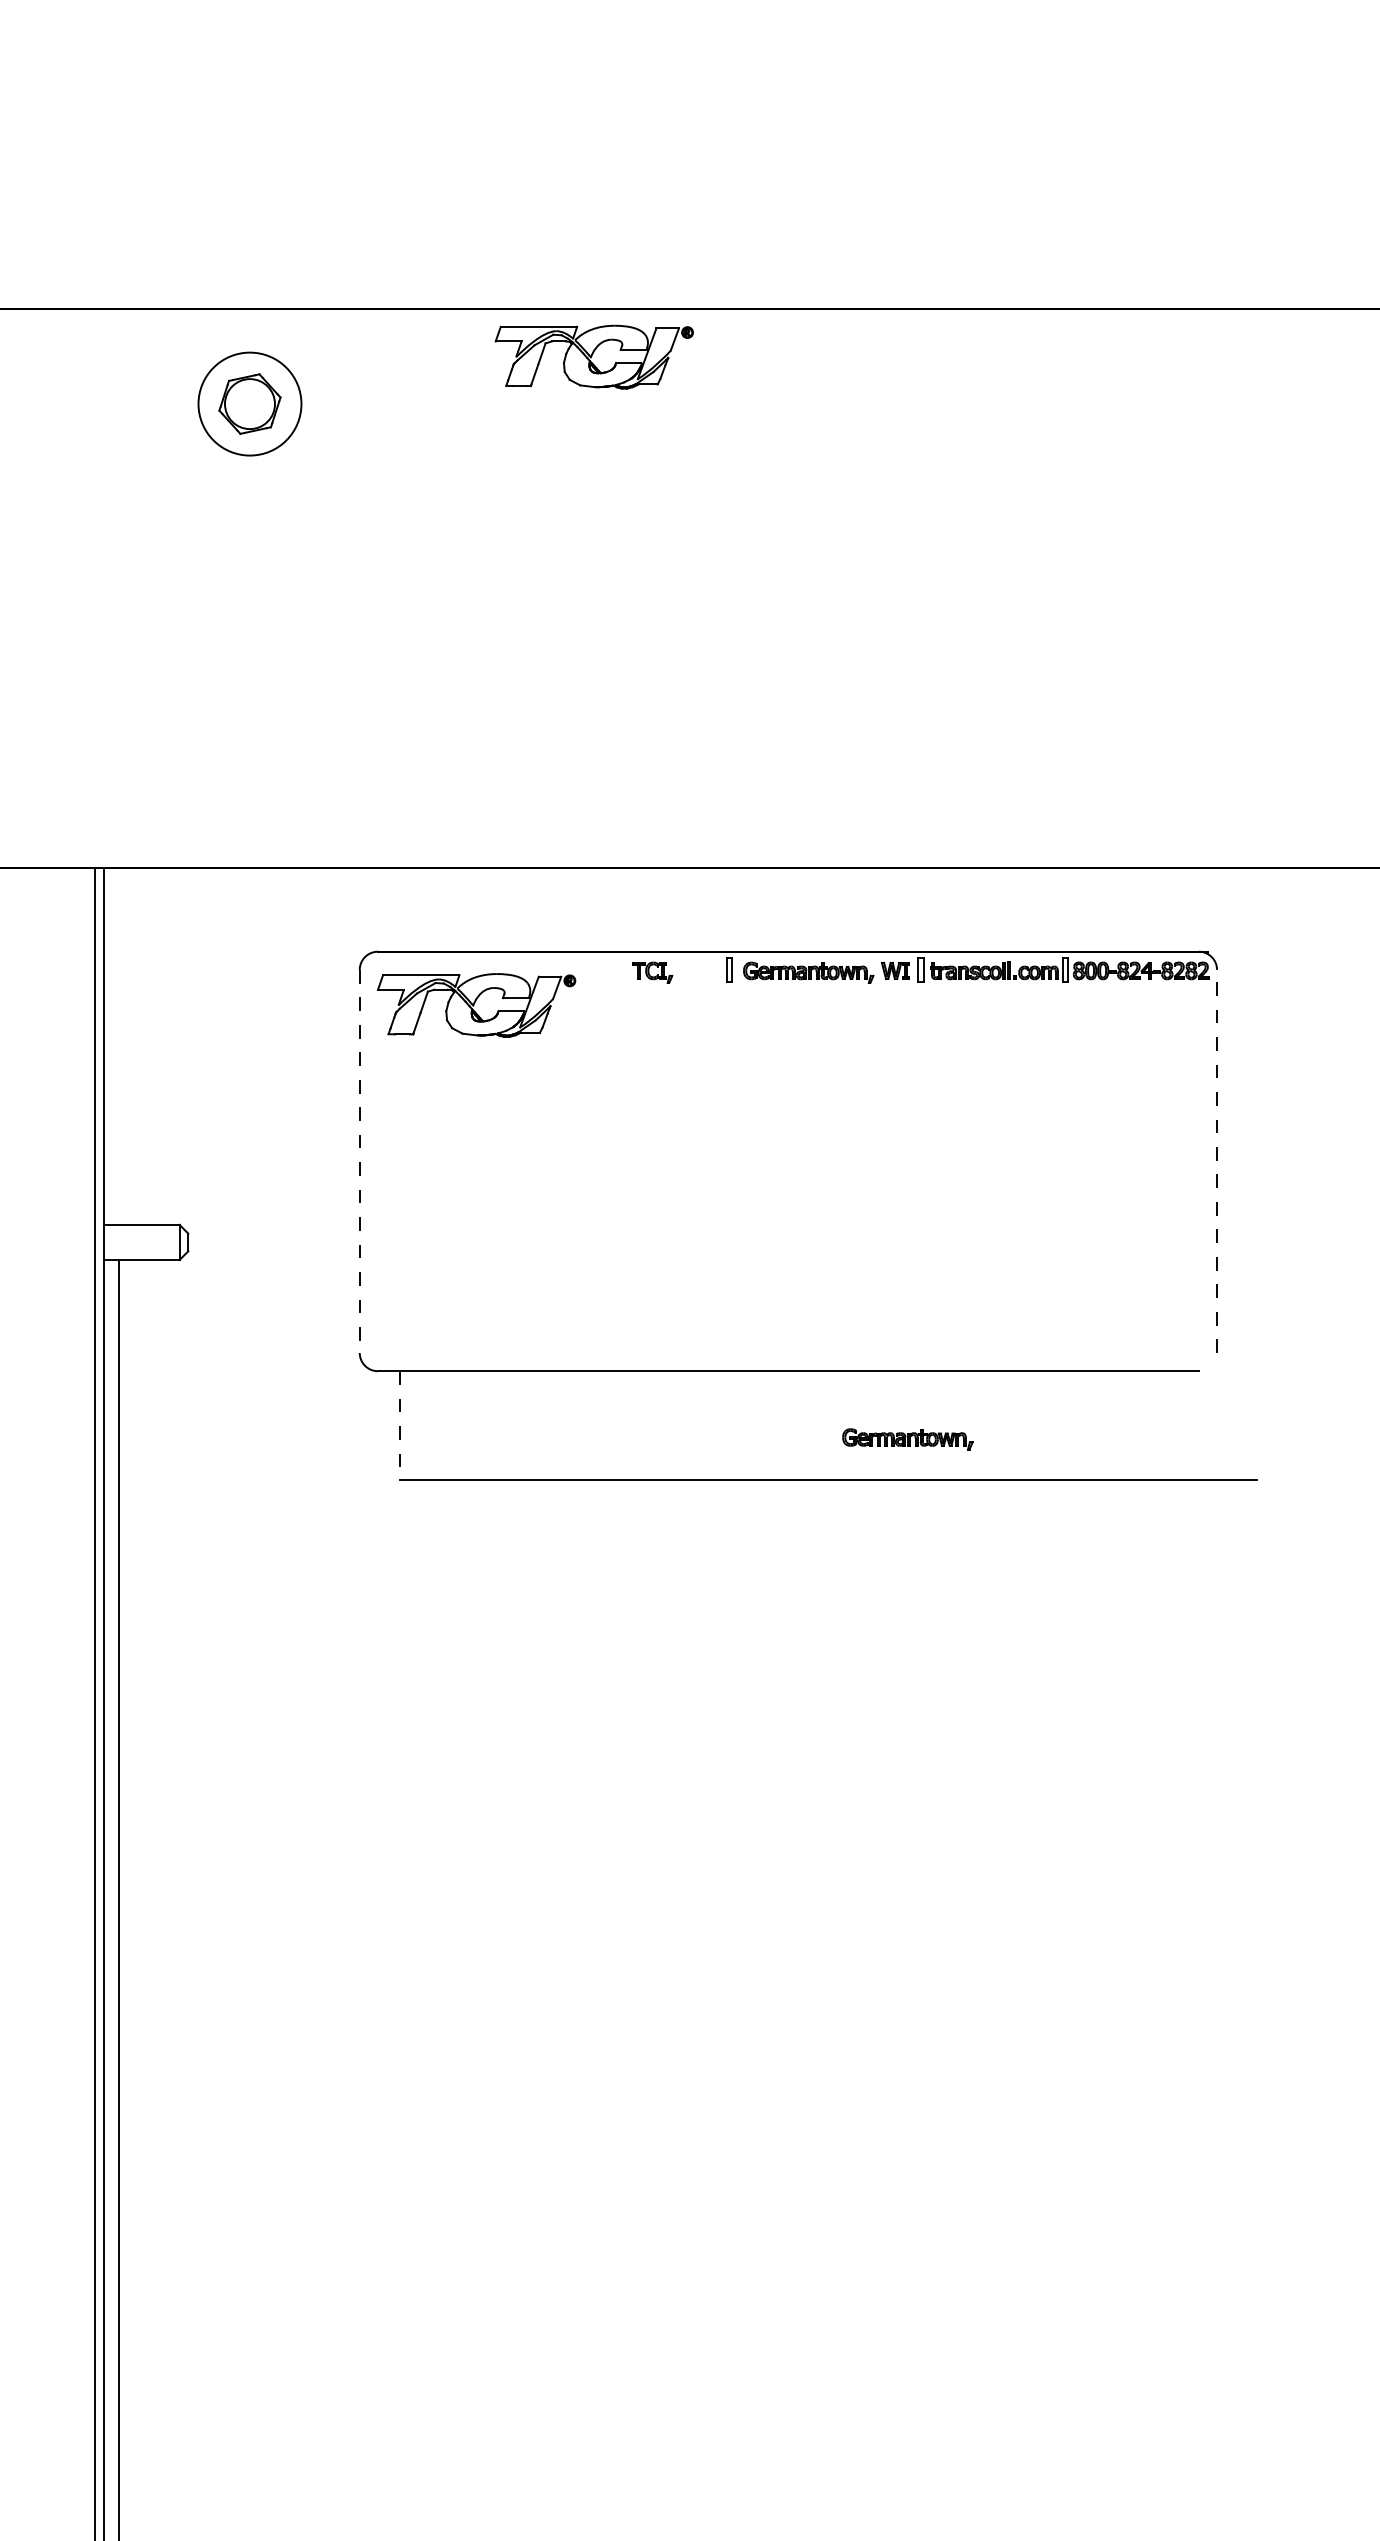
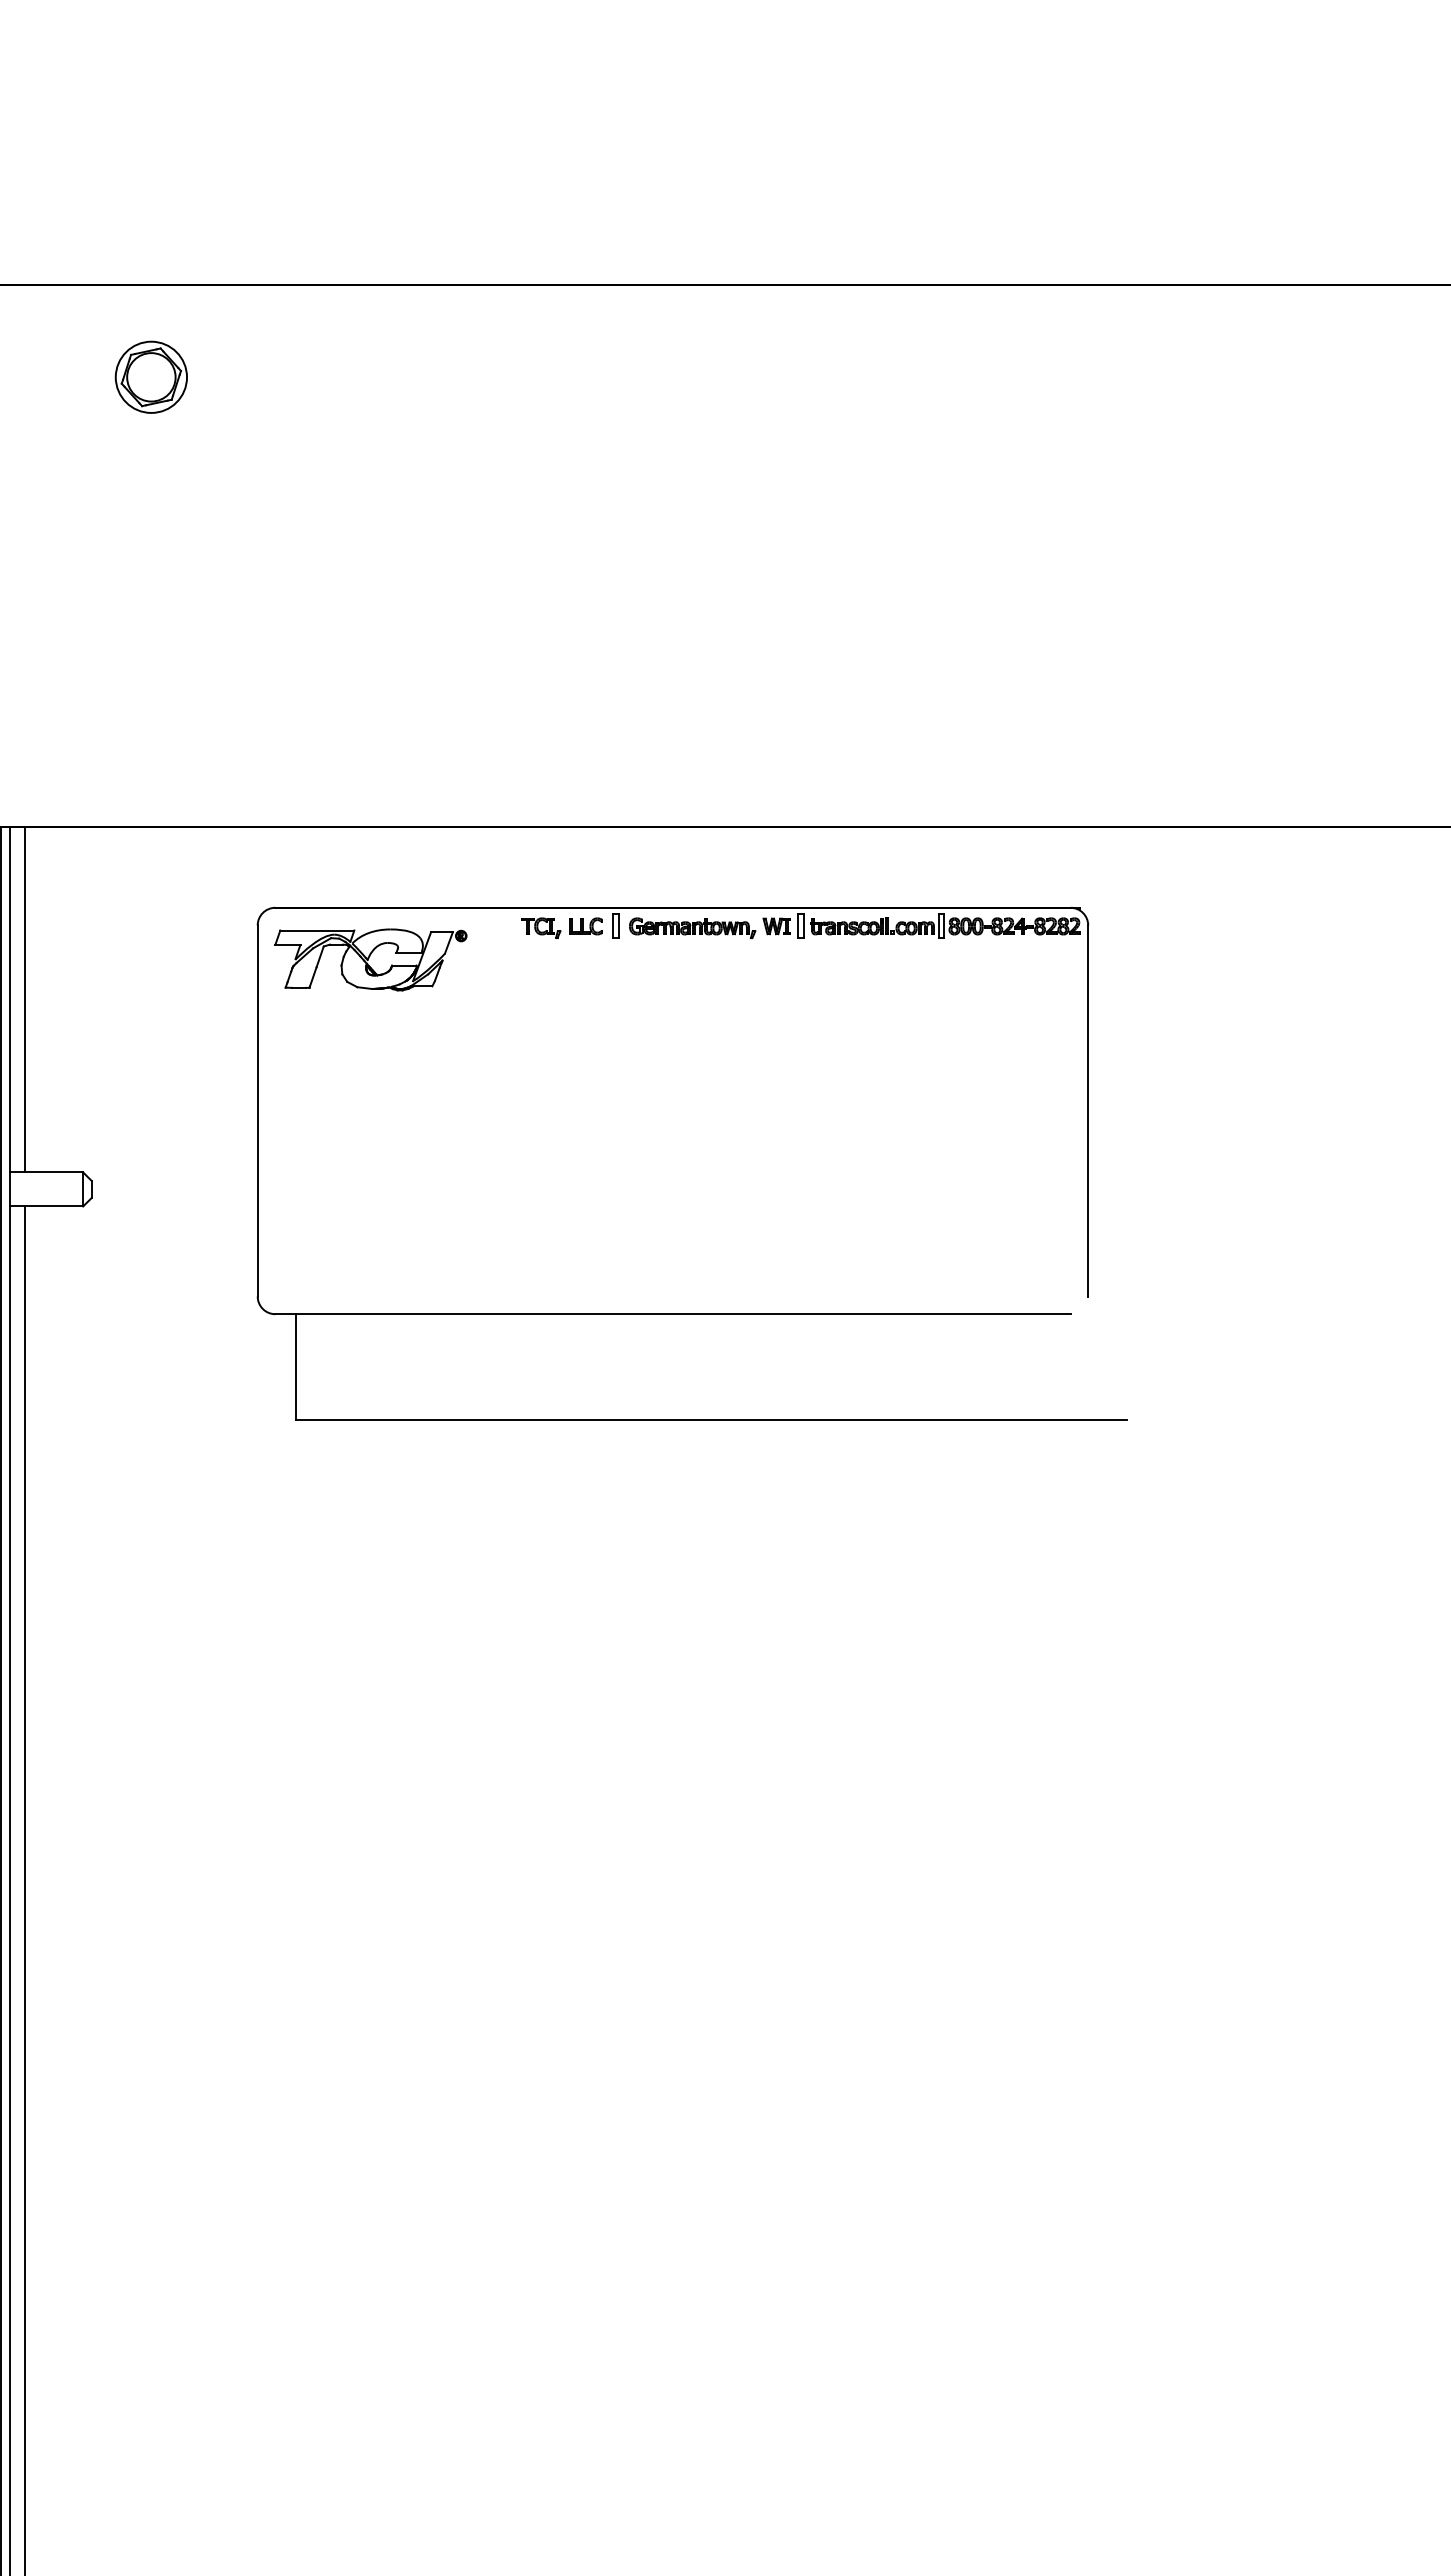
part: (593, 356) -> (484, 331), removed
circle: (250, 403) -> (151, 376), size x0.71
part: (698, 971) -> (585, 926), added
line: (118, 1046) -> (24, 999), added
line: (359, 1161) -> (257, 1111), dashed -> solid
line: (1217, 1161) -> (1088, 1111), dashed -> solid
line: (399, 1425) -> (296, 1366), dashed -> solid
part: (907, 1439) -> (788, 1380), removed

